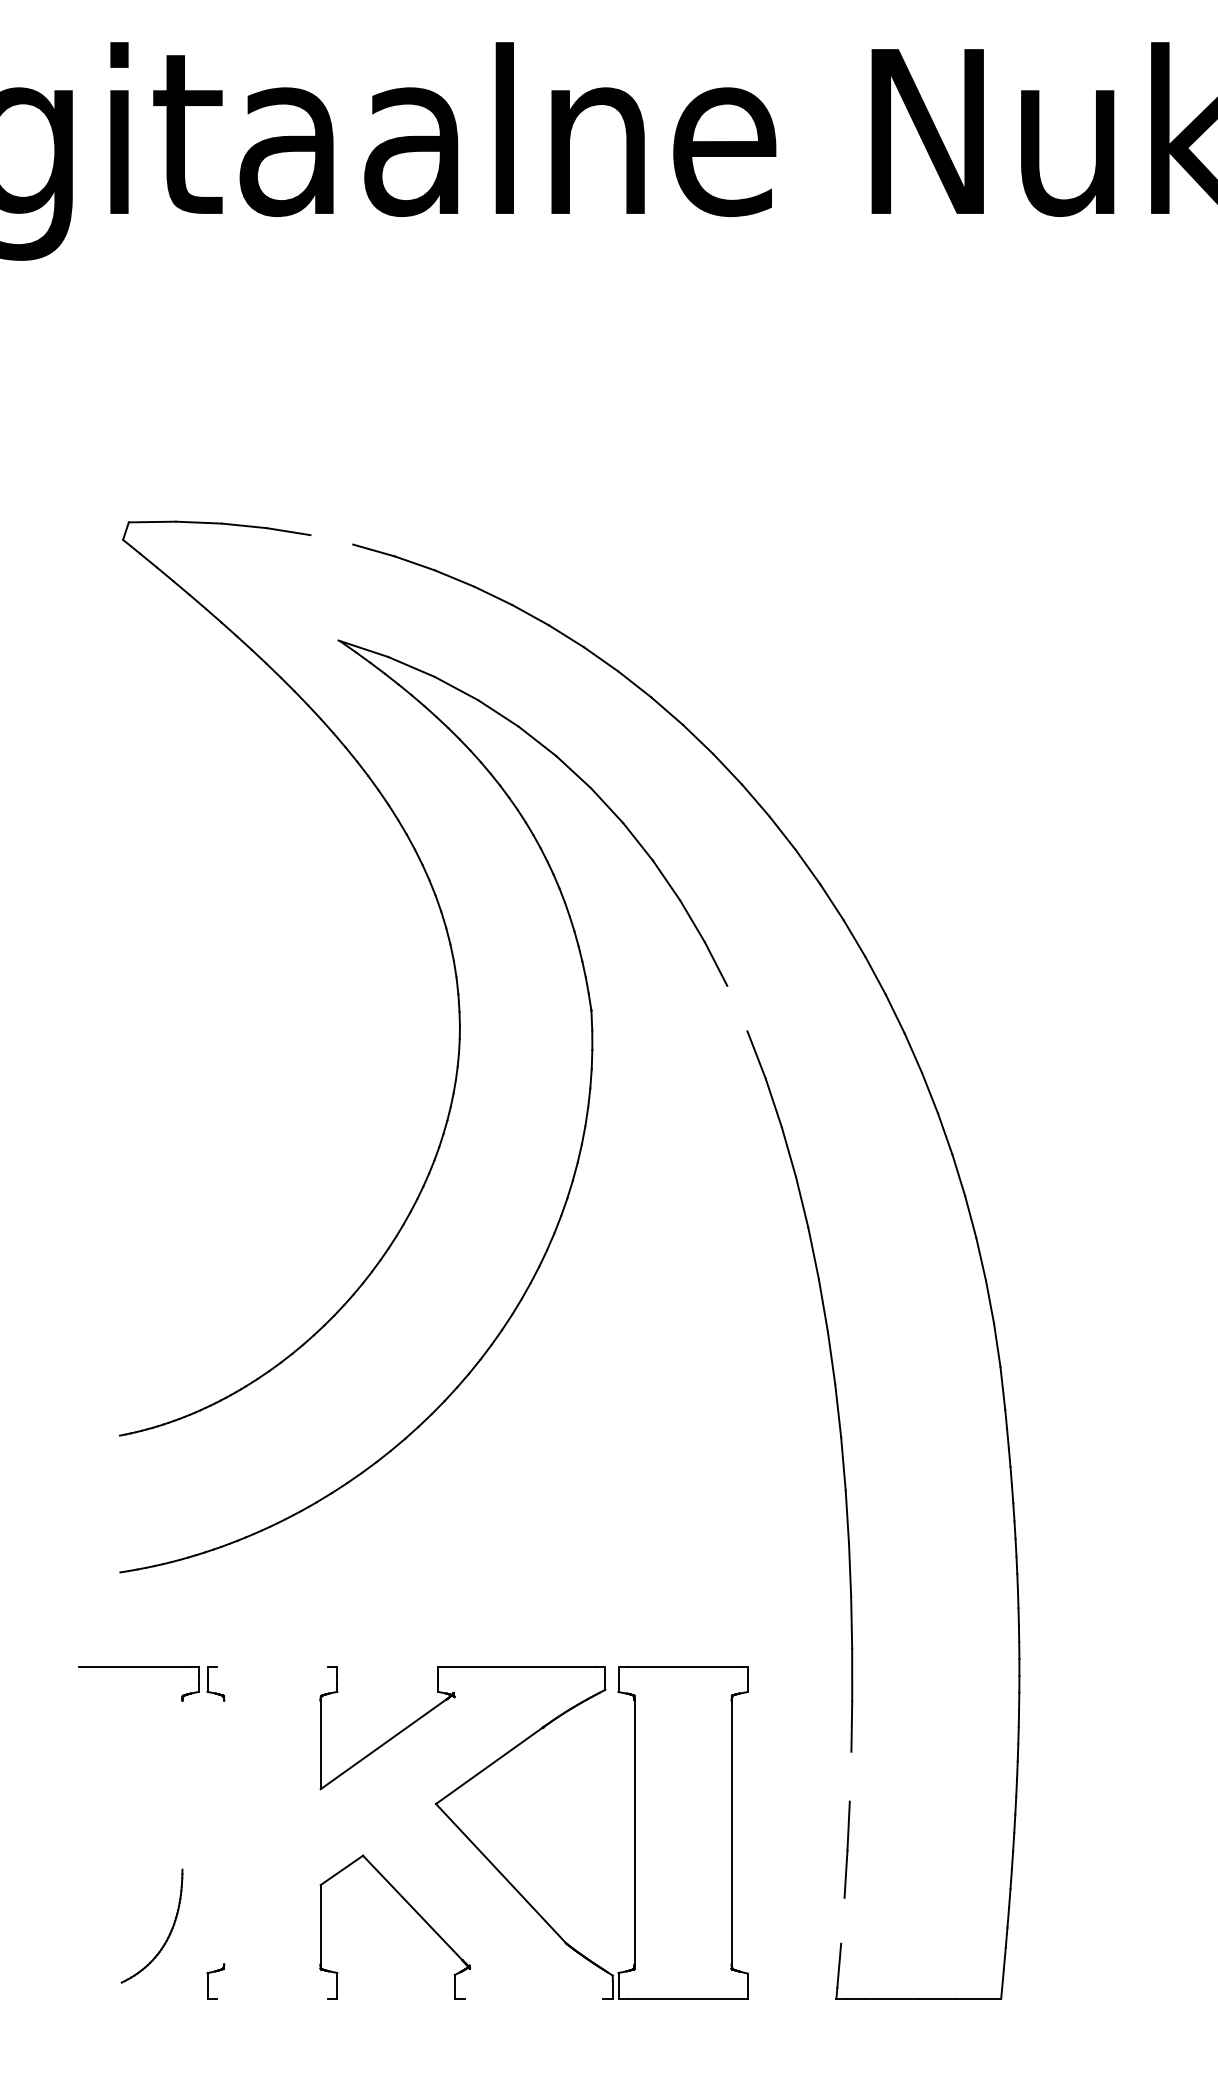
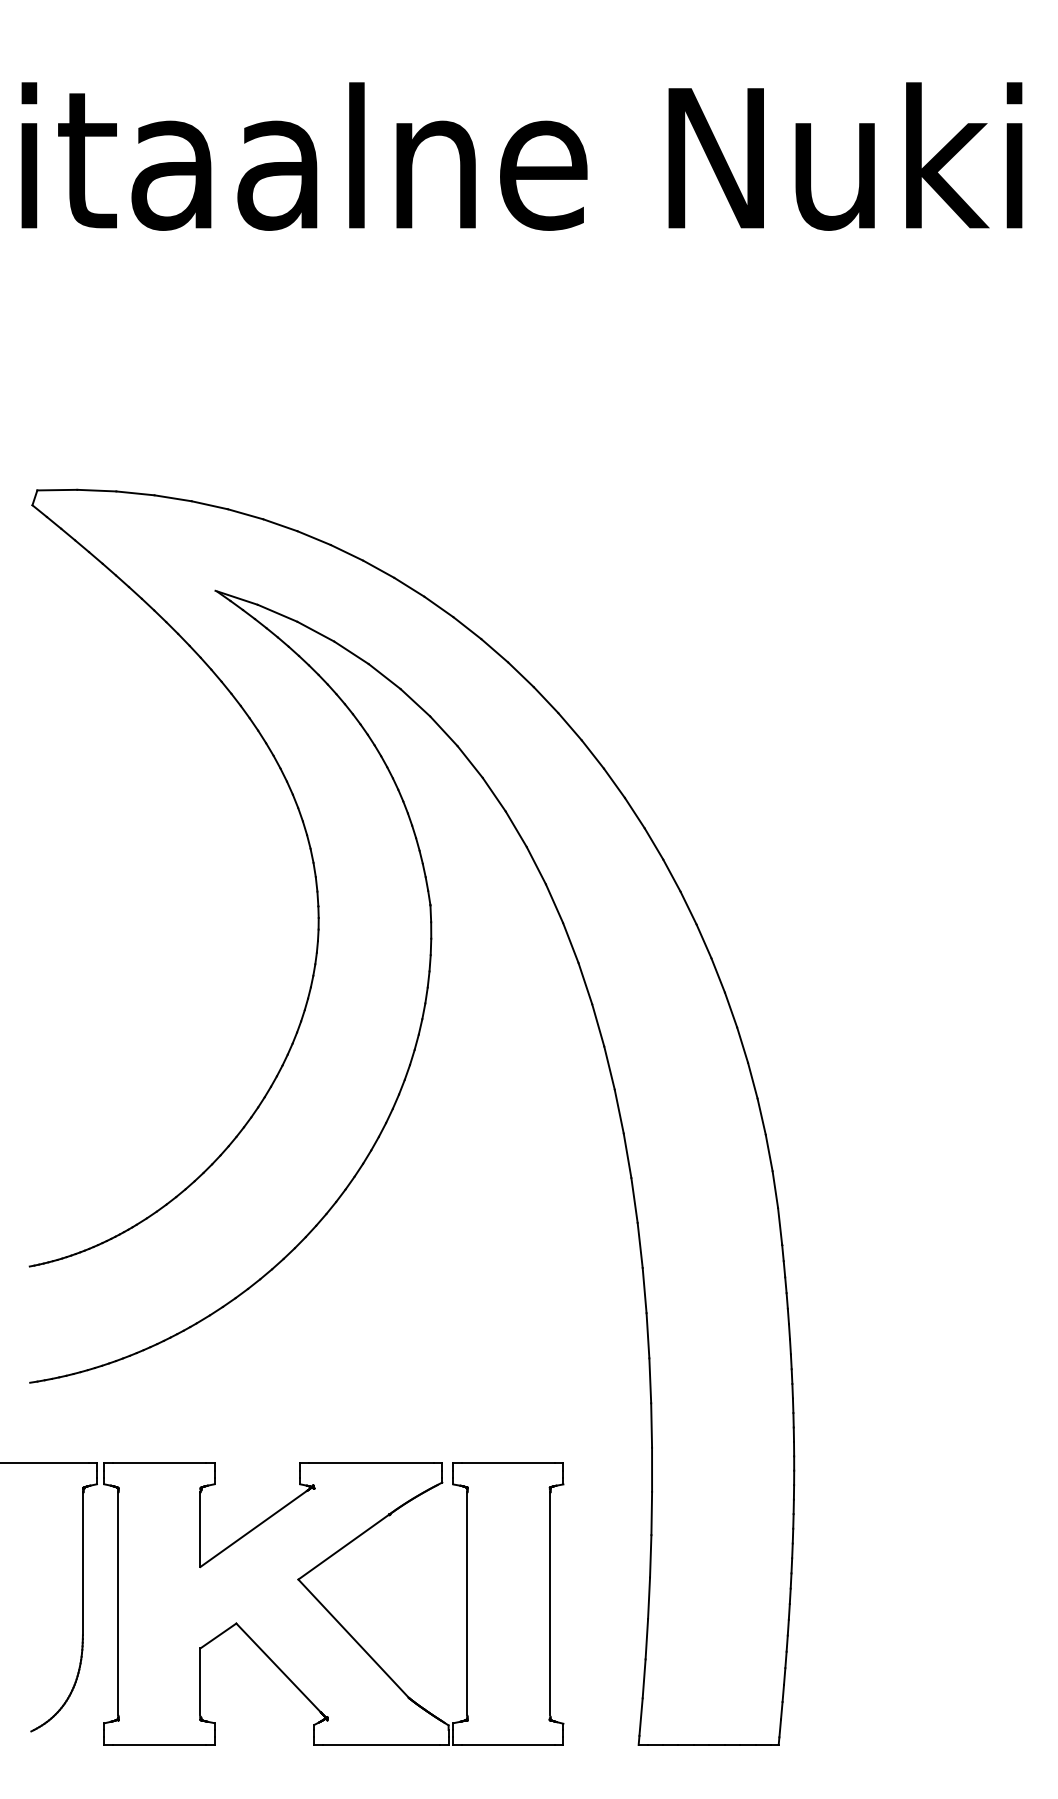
line: (331, 540) -> (209, 505), added
line: (737, 1008) -> (554, 903), added
line: (272, 1666) -> (159, 1462), added
line: (850, 1776) -> (650, 1556), added
line: (181, 1785) -> (82, 1563), added
line: (224, 1832) -> (118, 1603), added
line: (842, 1920) -> (643, 1678), added
line: (272, 1999) -> (159, 1745), added
line: (533, 1999) -> (381, 1745), added

